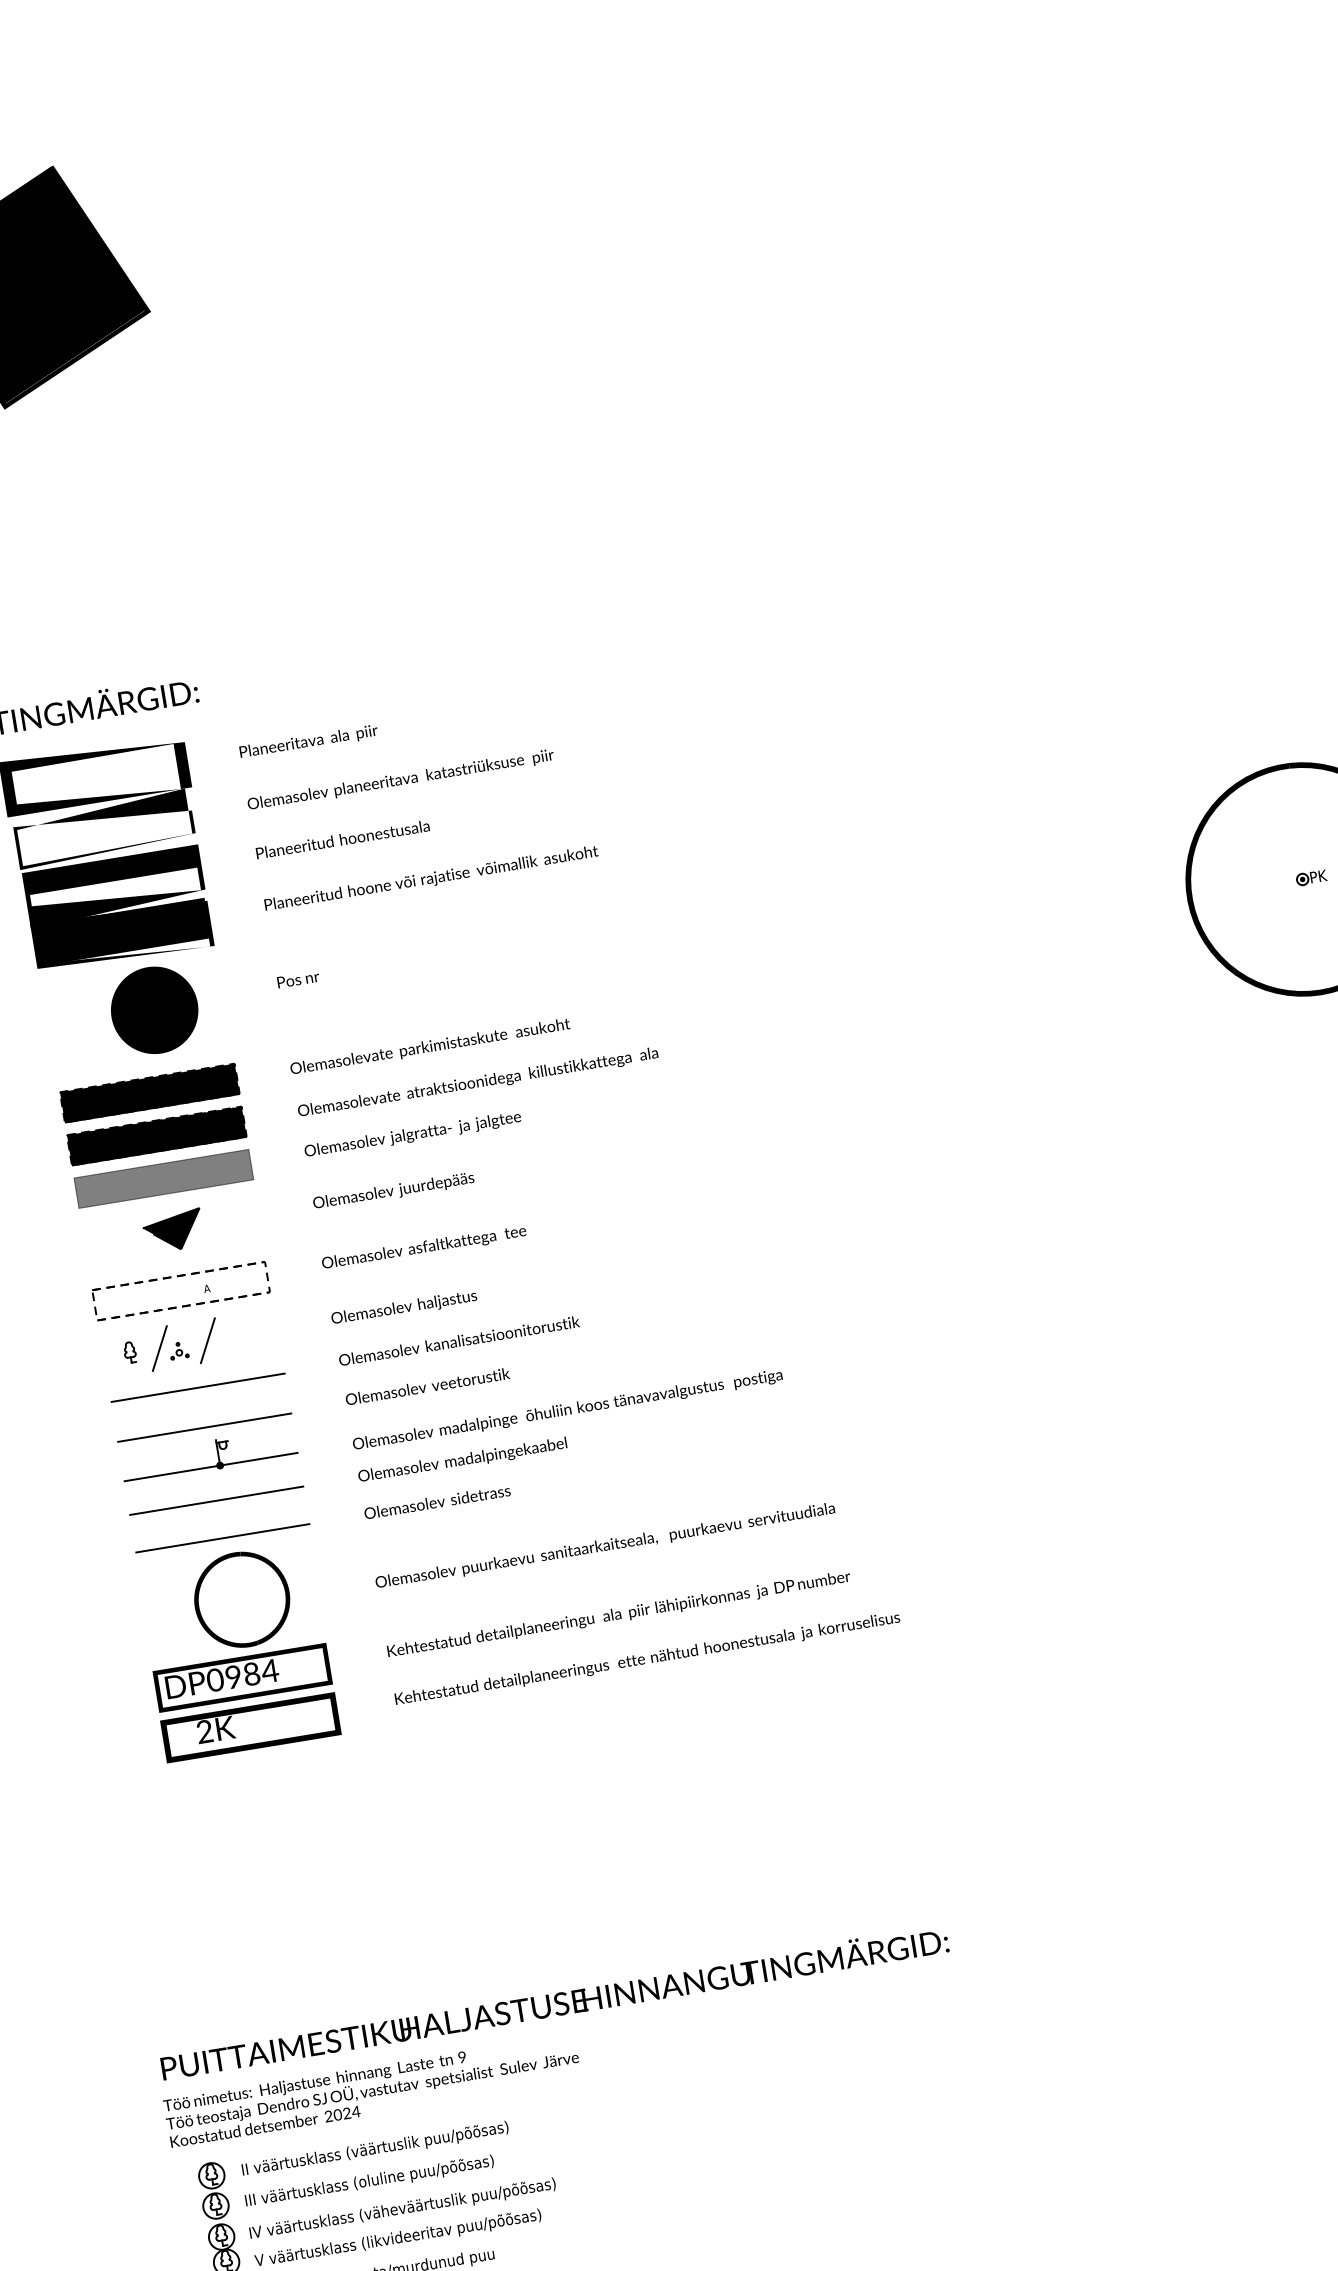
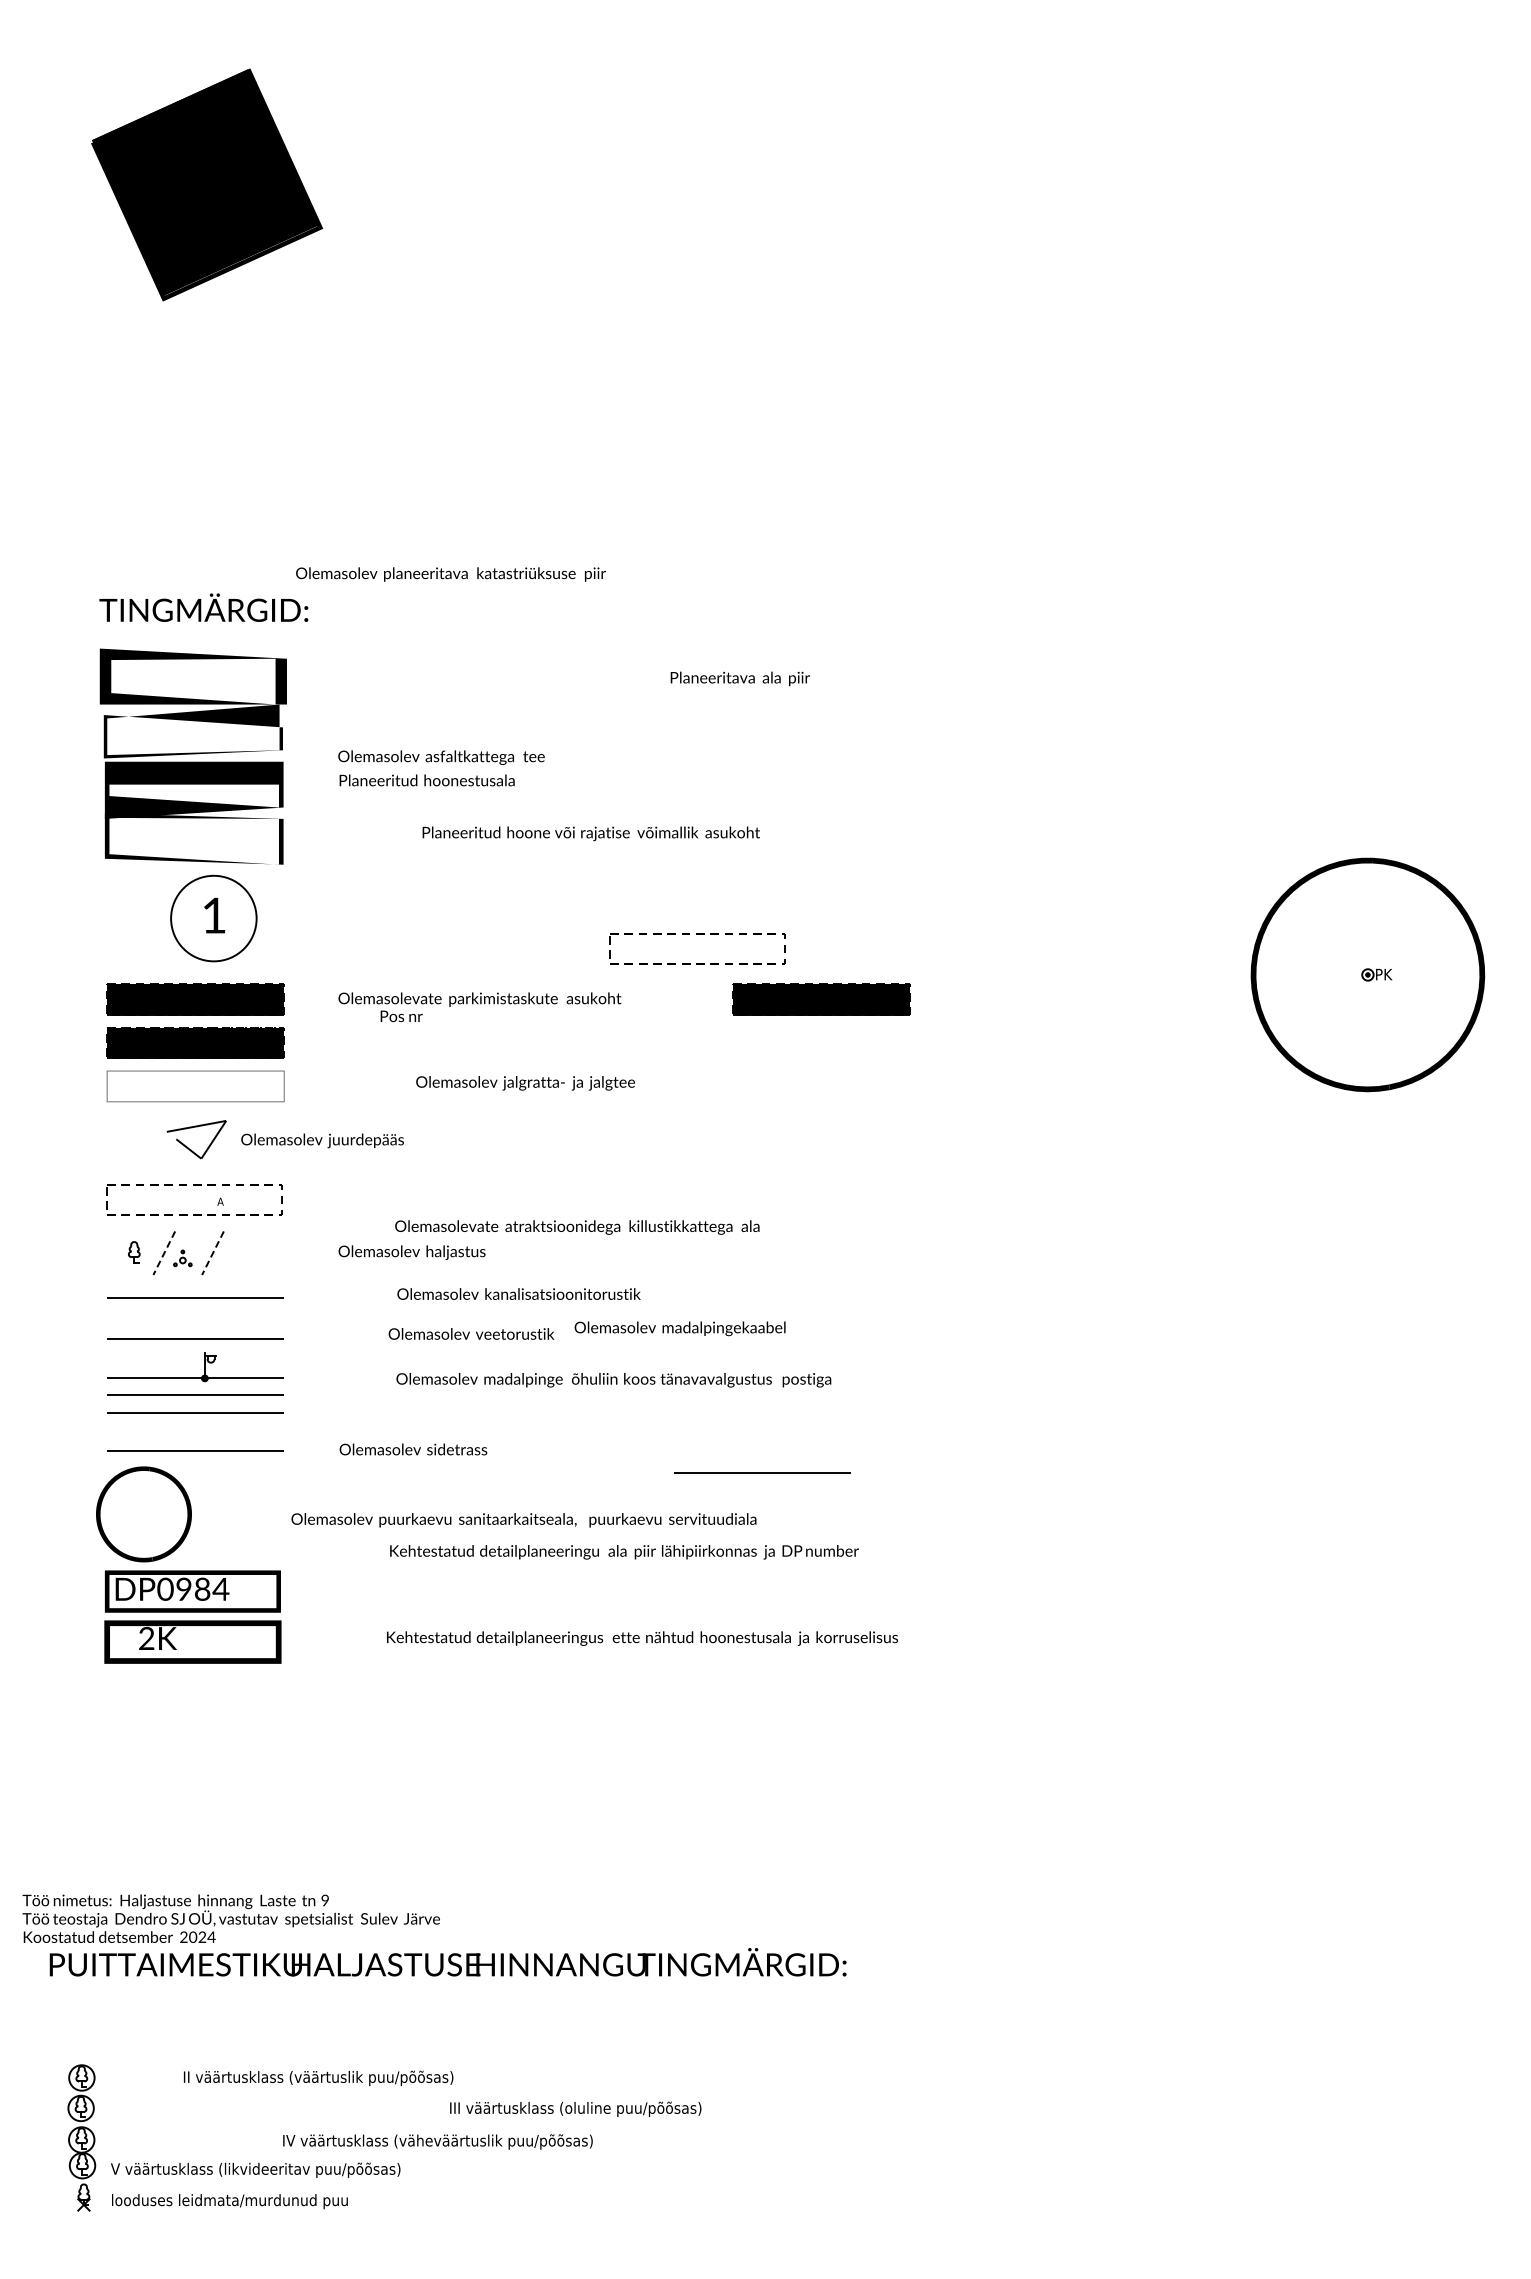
text: (307, 741) -> (739, 678), moved
text: (400, 780) -> (450, 574), moved
text: (430, 878) -> (590, 833), moved
fill: (122, 931) -> (194, 835), removed
part: (634, 947) -> (697, 934), added
text: (298, 979) -> (401, 1016), moved
part: (767, 992) -> (821, 999), added
fill: (154, 1010) -> (213, 918), removed
text: (478, 1082) -> (577, 1227), moved
text: (412, 1135) -> (525, 1083), moved
fill: (163, 1179) -> (195, 1086), removed
text: (393, 1191) -> (322, 1140), moved
fill: (173, 1231) -> (196, 1139), removed
text: (424, 1247) -> (441, 757), moved
text: (458, 1340) -> (518, 1293), moved
line: (207, 1341) -> (212, 1253), solid -> dashed
line: (160, 1348) -> (164, 1253), solid -> dashed
text: (427, 1386) -> (471, 1333), moved
text: (567, 1410) -> (613, 1380), moved
text: (462, 1460) -> (679, 1328), moved
line: (785, 1468) -> (762, 1472), added
line: (213, 1482) -> (195, 1394), added
text: (604, 1546) -> (523, 1520), moved
part: (241, 1599) -> (143, 1514), moved
text: (619, 1615) -> (624, 1552), moved
text: (647, 1659) -> (642, 1638), moved
text: (371, 2090) -> (230, 1918), moved
text: (375, 2149) -> (318, 2078), moved
text: (369, 2180) -> (575, 2108), moved
text: (402, 2209) -> (437, 2141), moved

